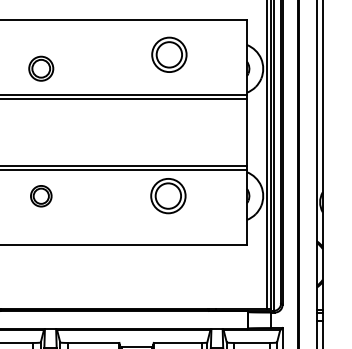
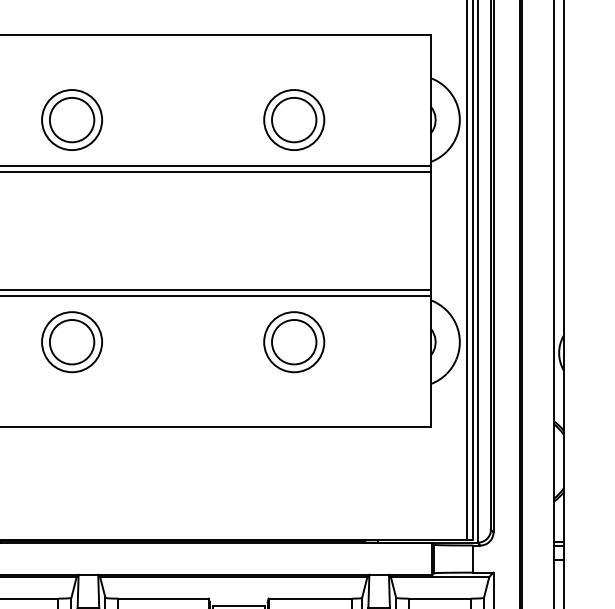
part: (169, 54) -> (294, 119), moved
part: (41, 68) -> (72, 119), size x1.43
part: (41, 196) -> (72, 342), size x1.67

